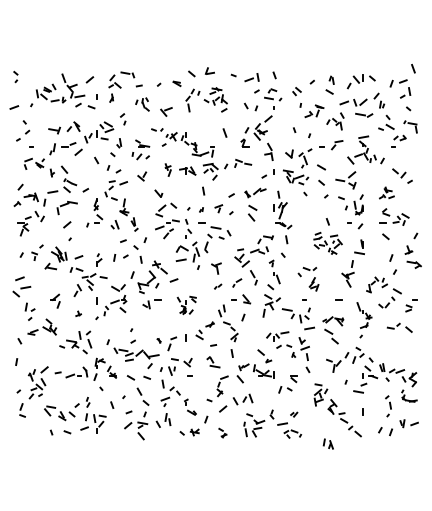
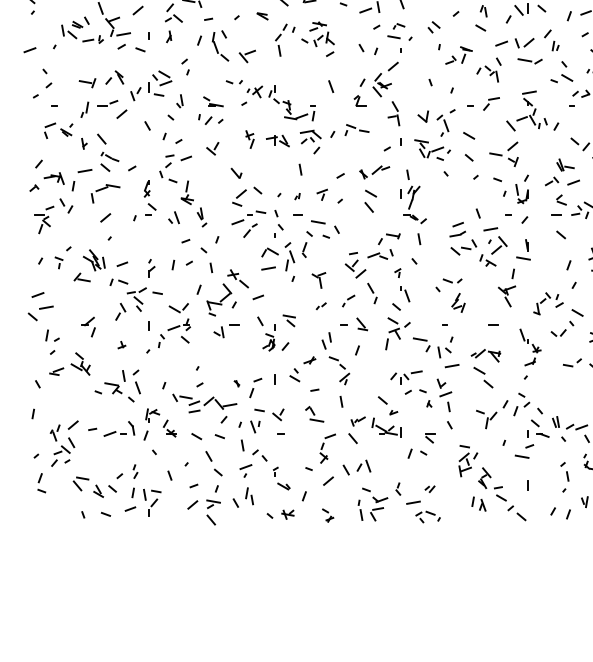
part: (142, 104) -> (213, 45), size x1.67
part: (386, 192) -> (562, 171), size x1.67
part: (327, 243) -> (477, 244), size x1.43
part: (186, 305) -> (276, 333), size x1.43
part: (327, 443) -> (477, 503), moved

